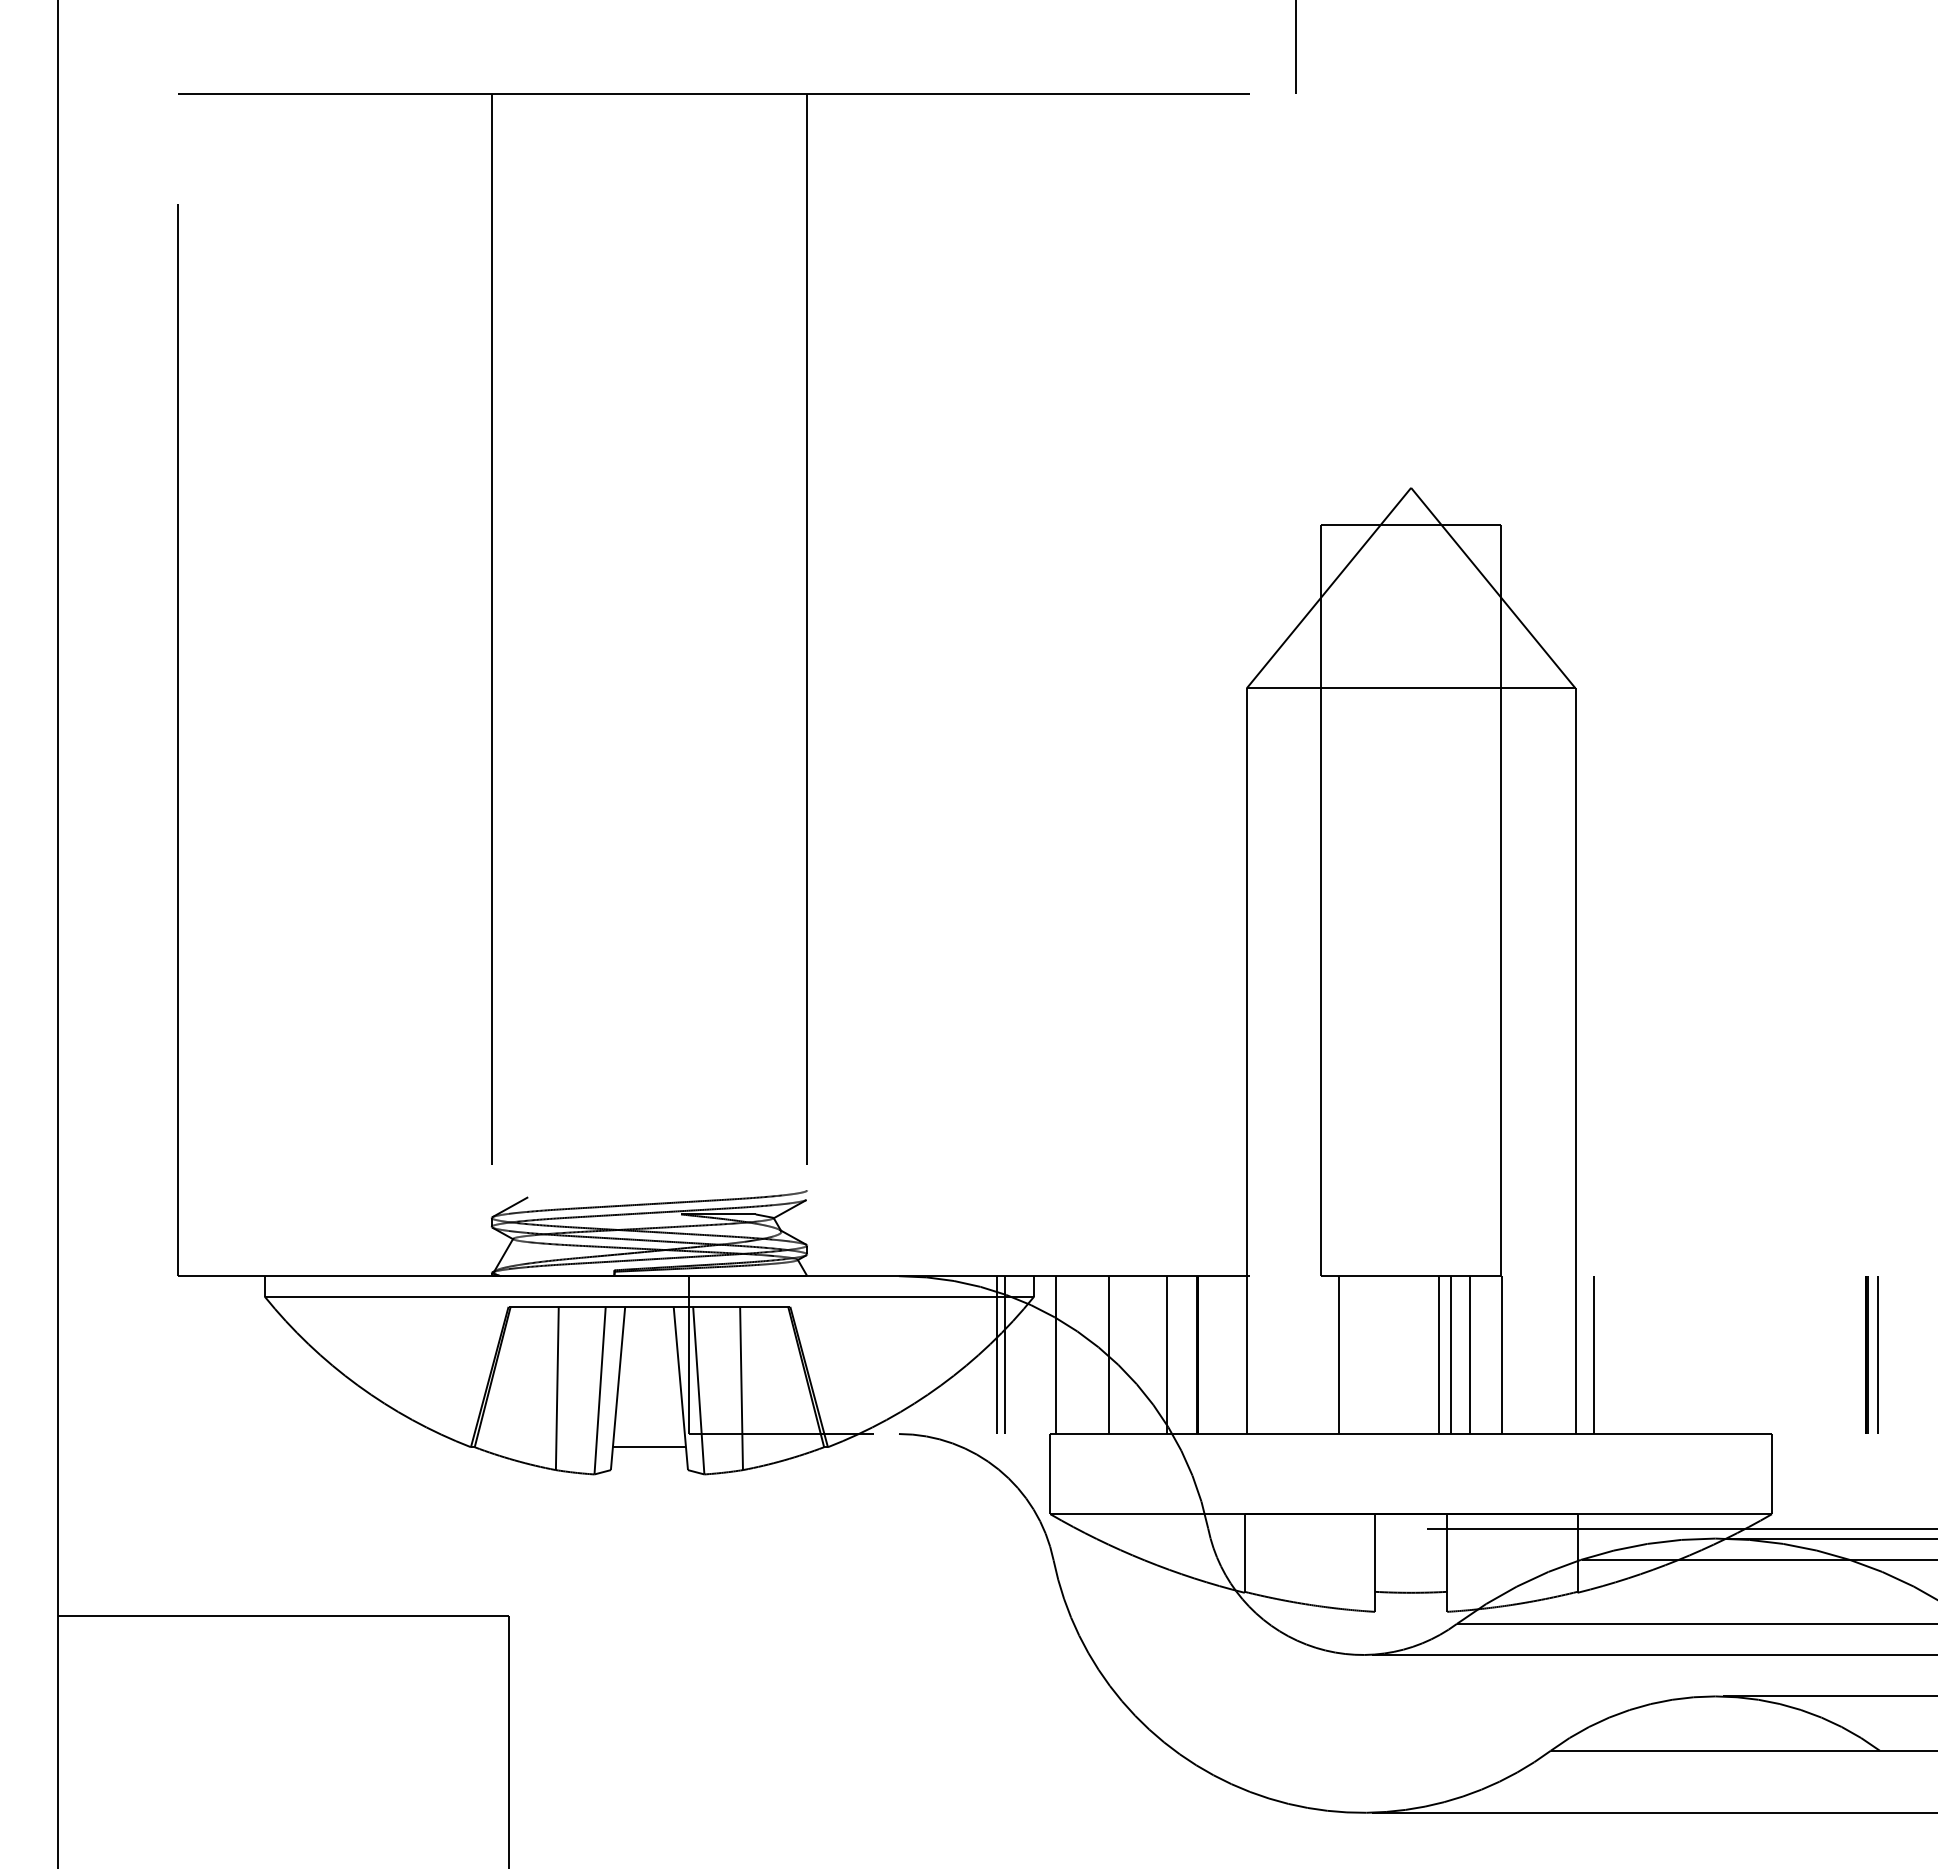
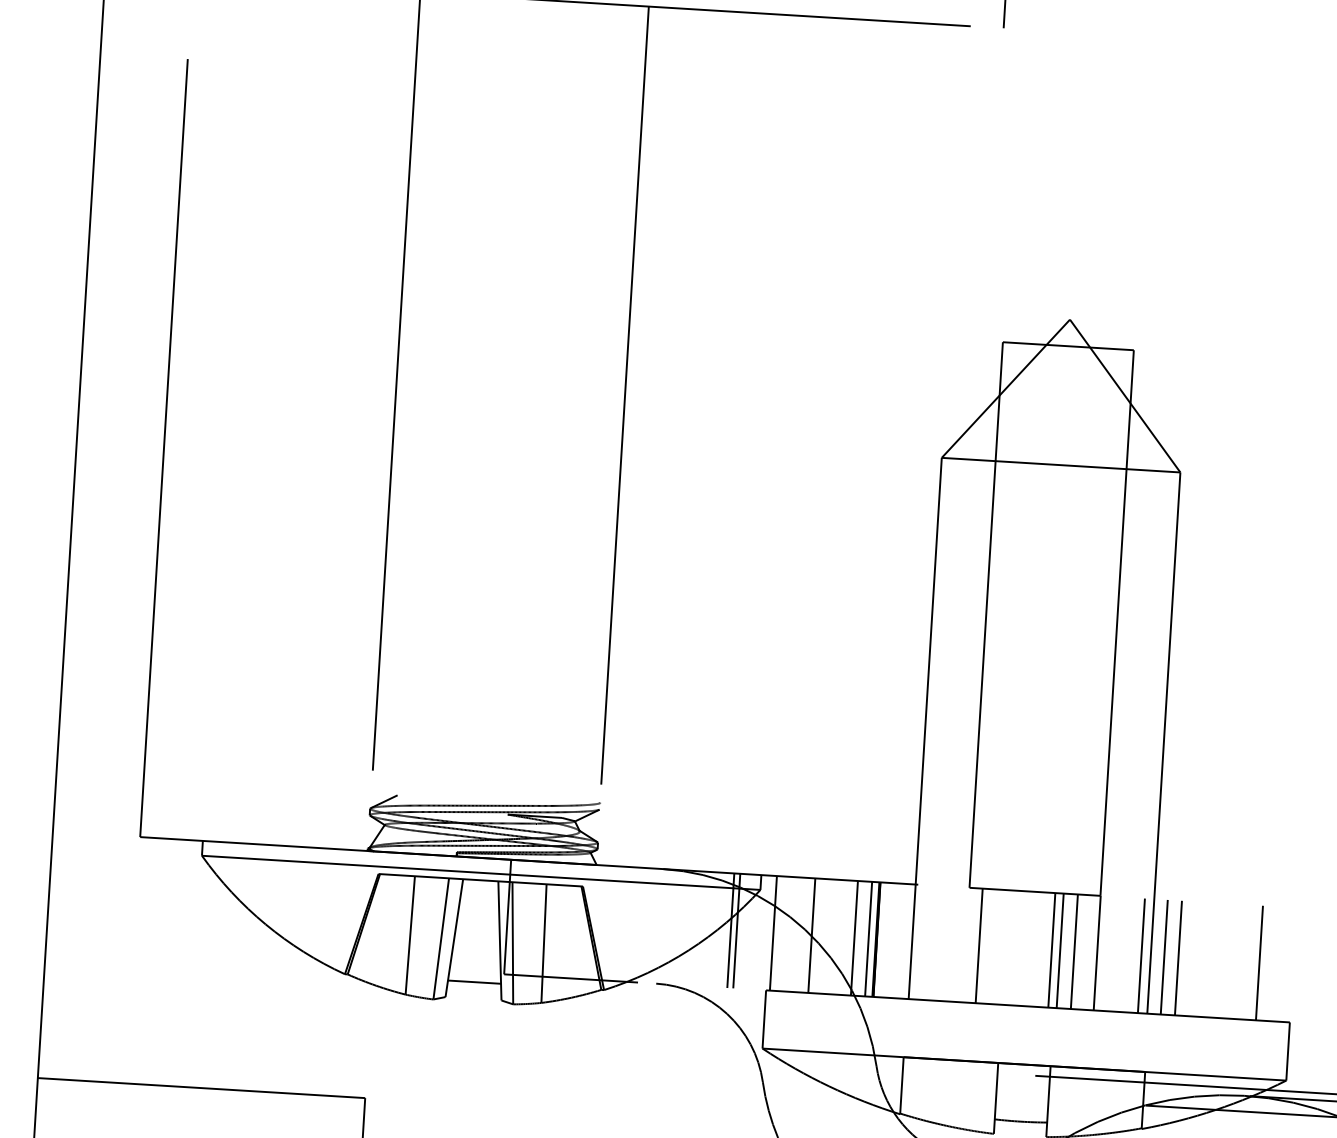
line: (1186, 1355) -> (868, 939), added
line: (1562, 1355) -> (1141, 956), added
line: (1613, 1355) -> (1178, 958), added
line: (1725, 1355) -> (1259, 963), added

